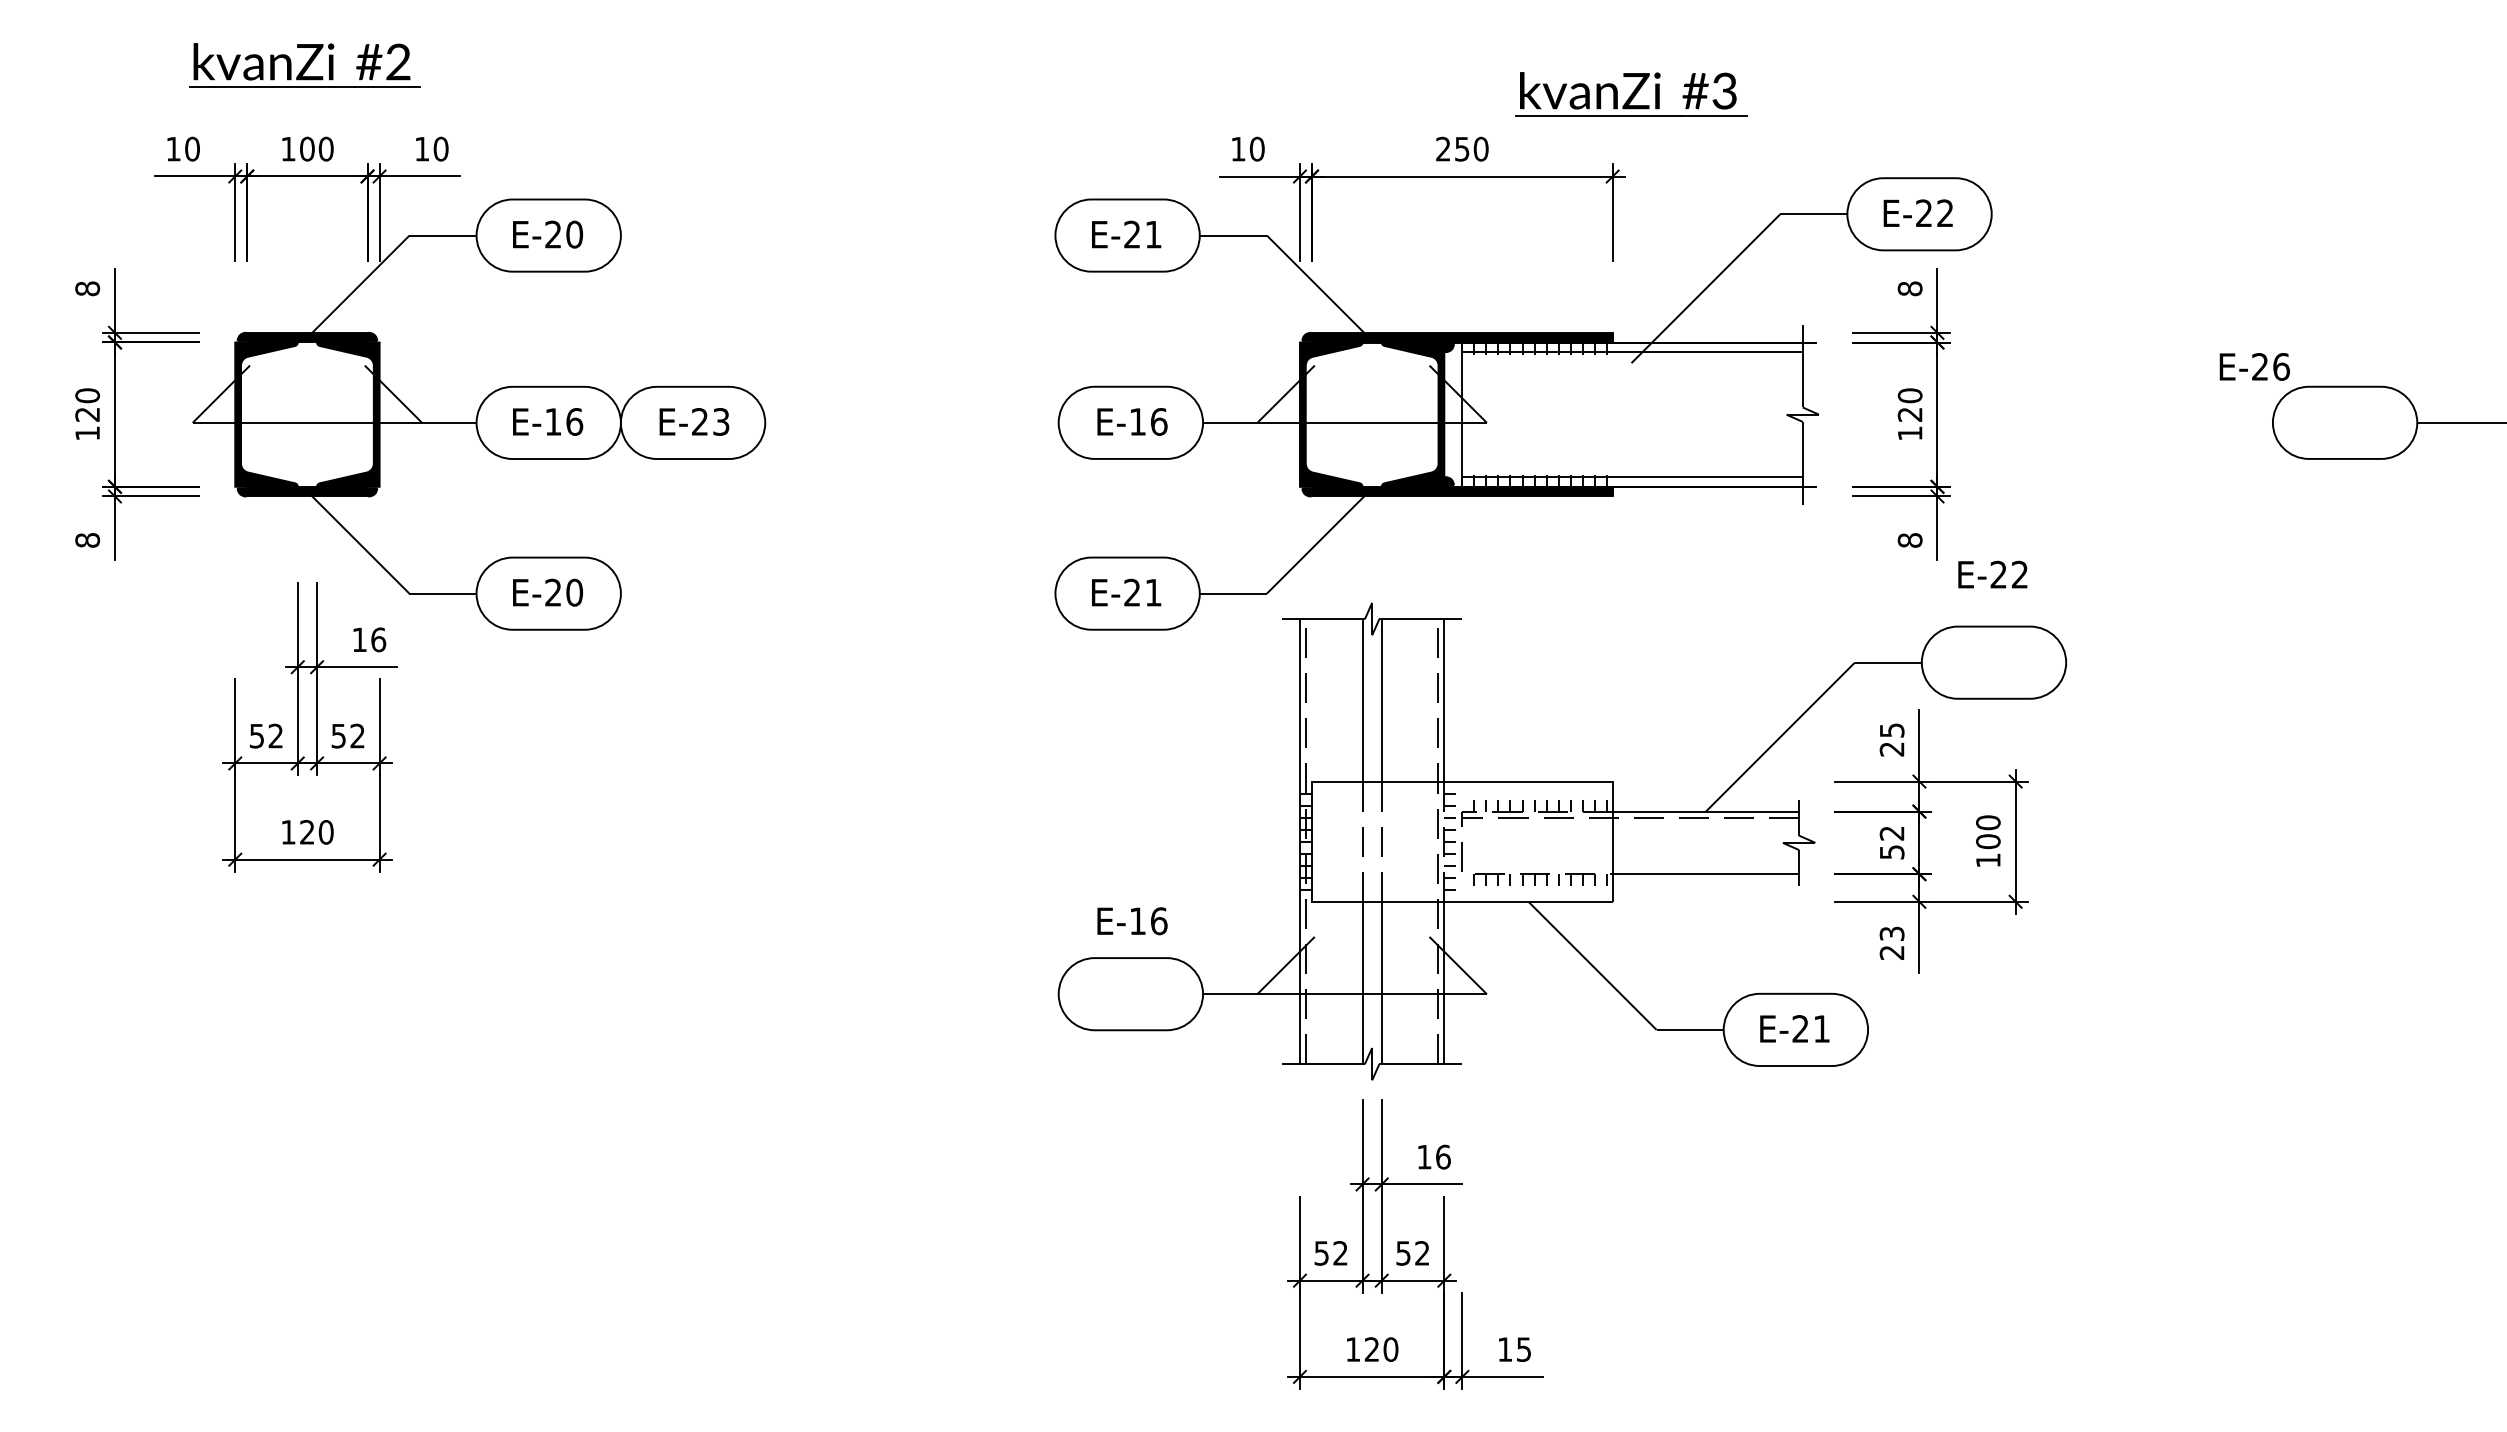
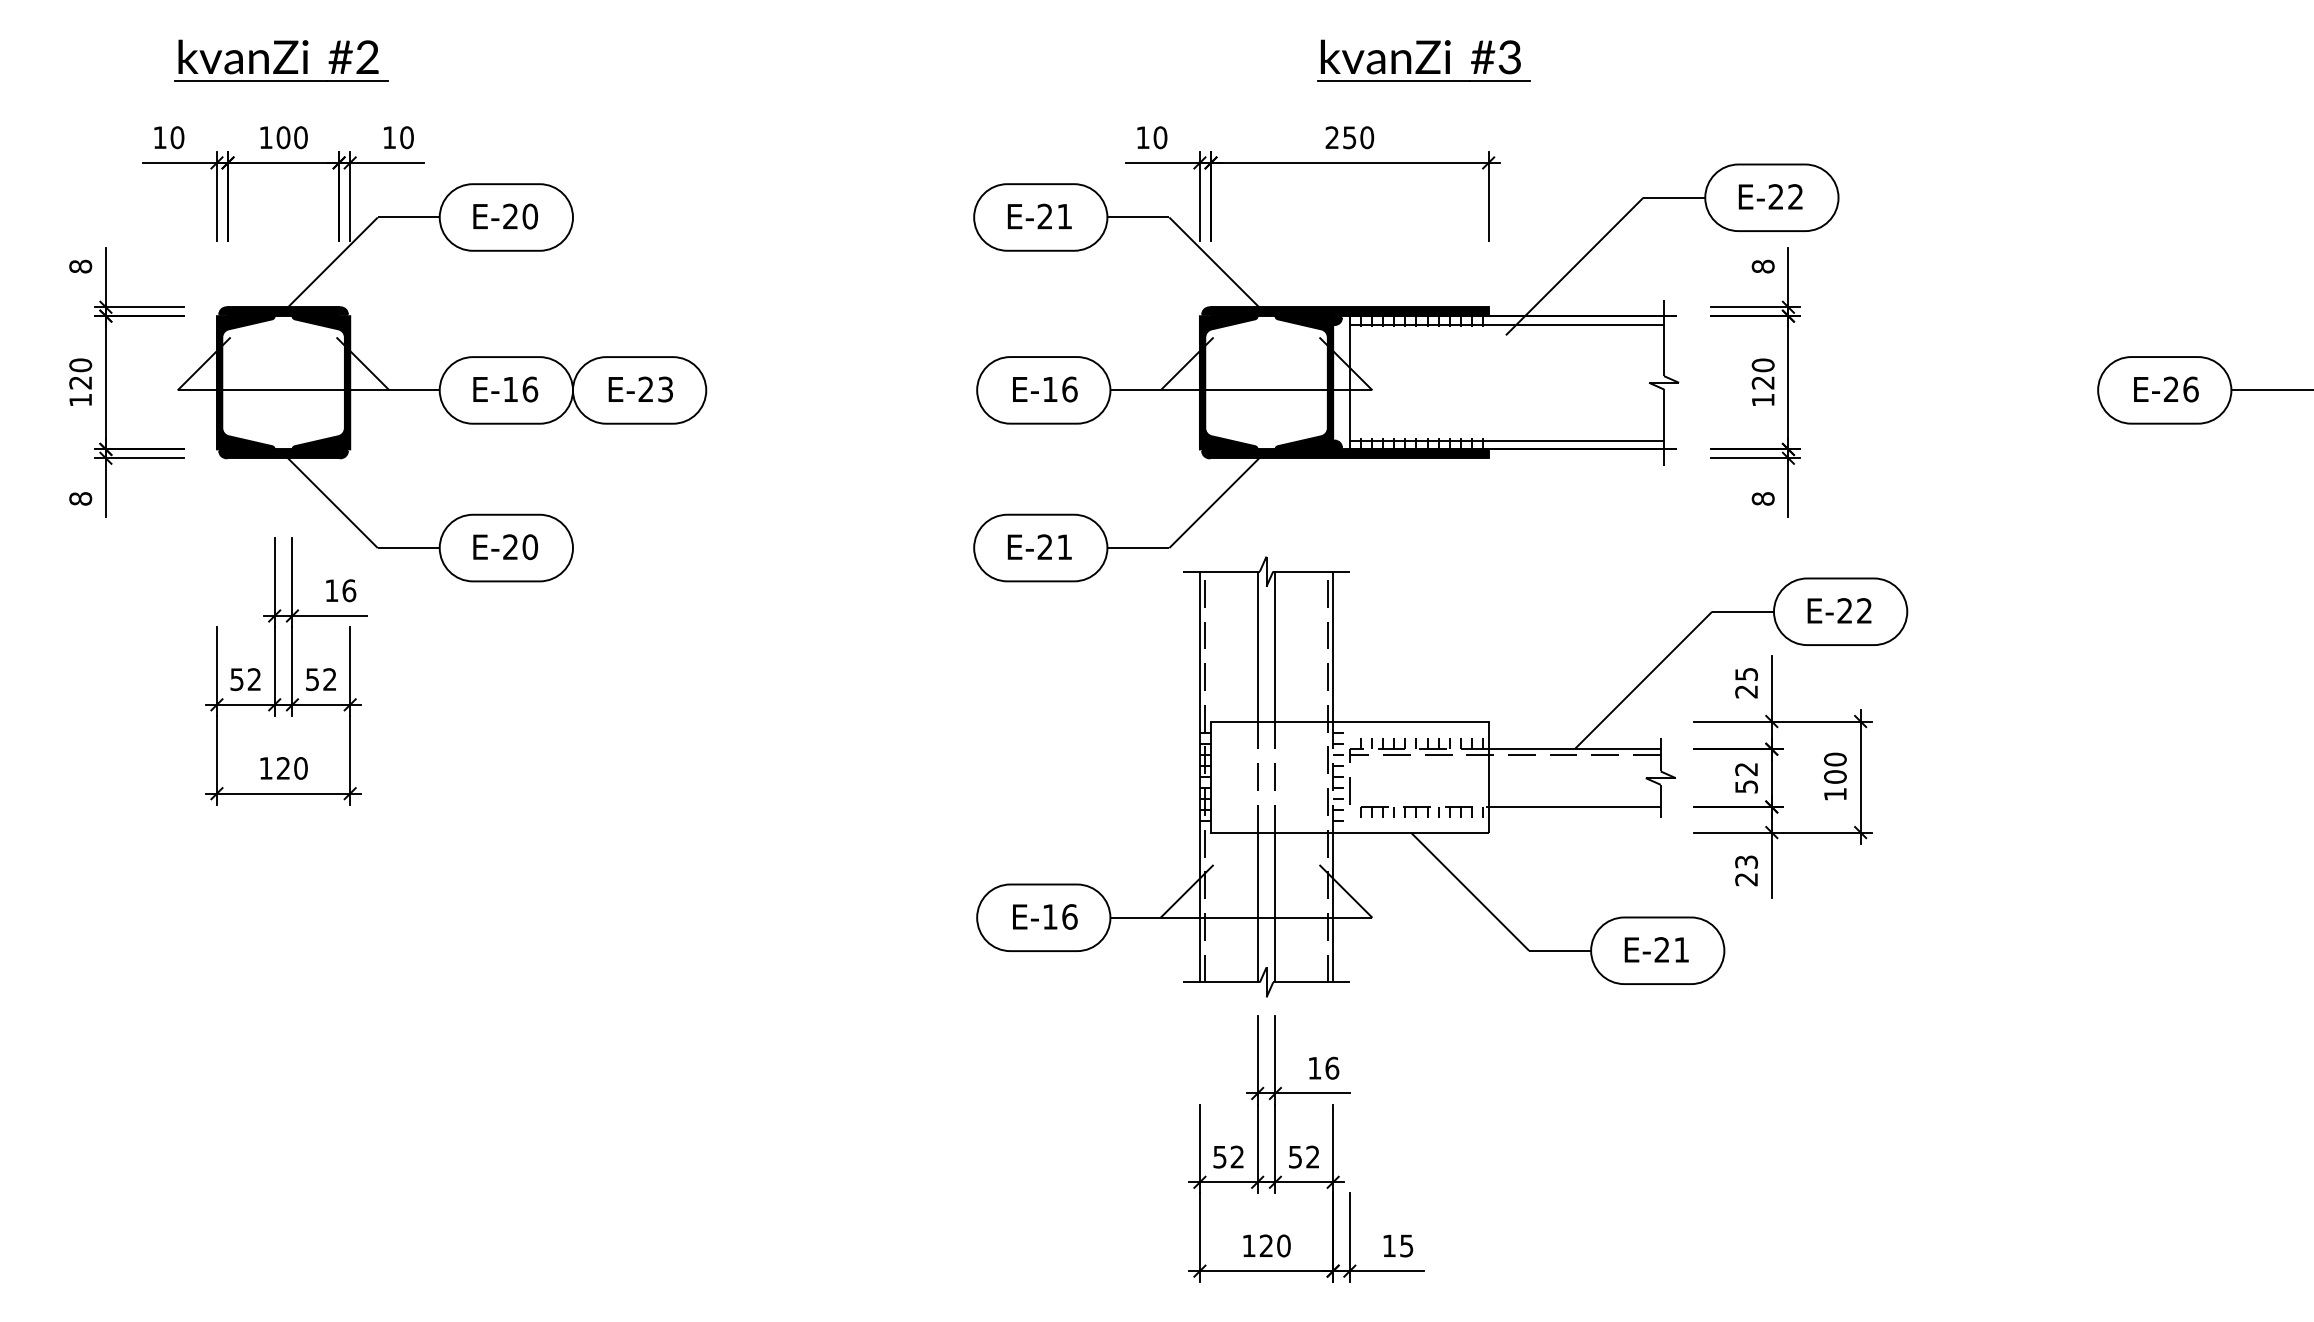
part: (1631, 94) -> (1423, 60), moved
text: (2254, 366) -> (2166, 389), moved
text: (1992, 574) -> (1839, 610), moved
text: (1132, 921) -> (1045, 917), moved

